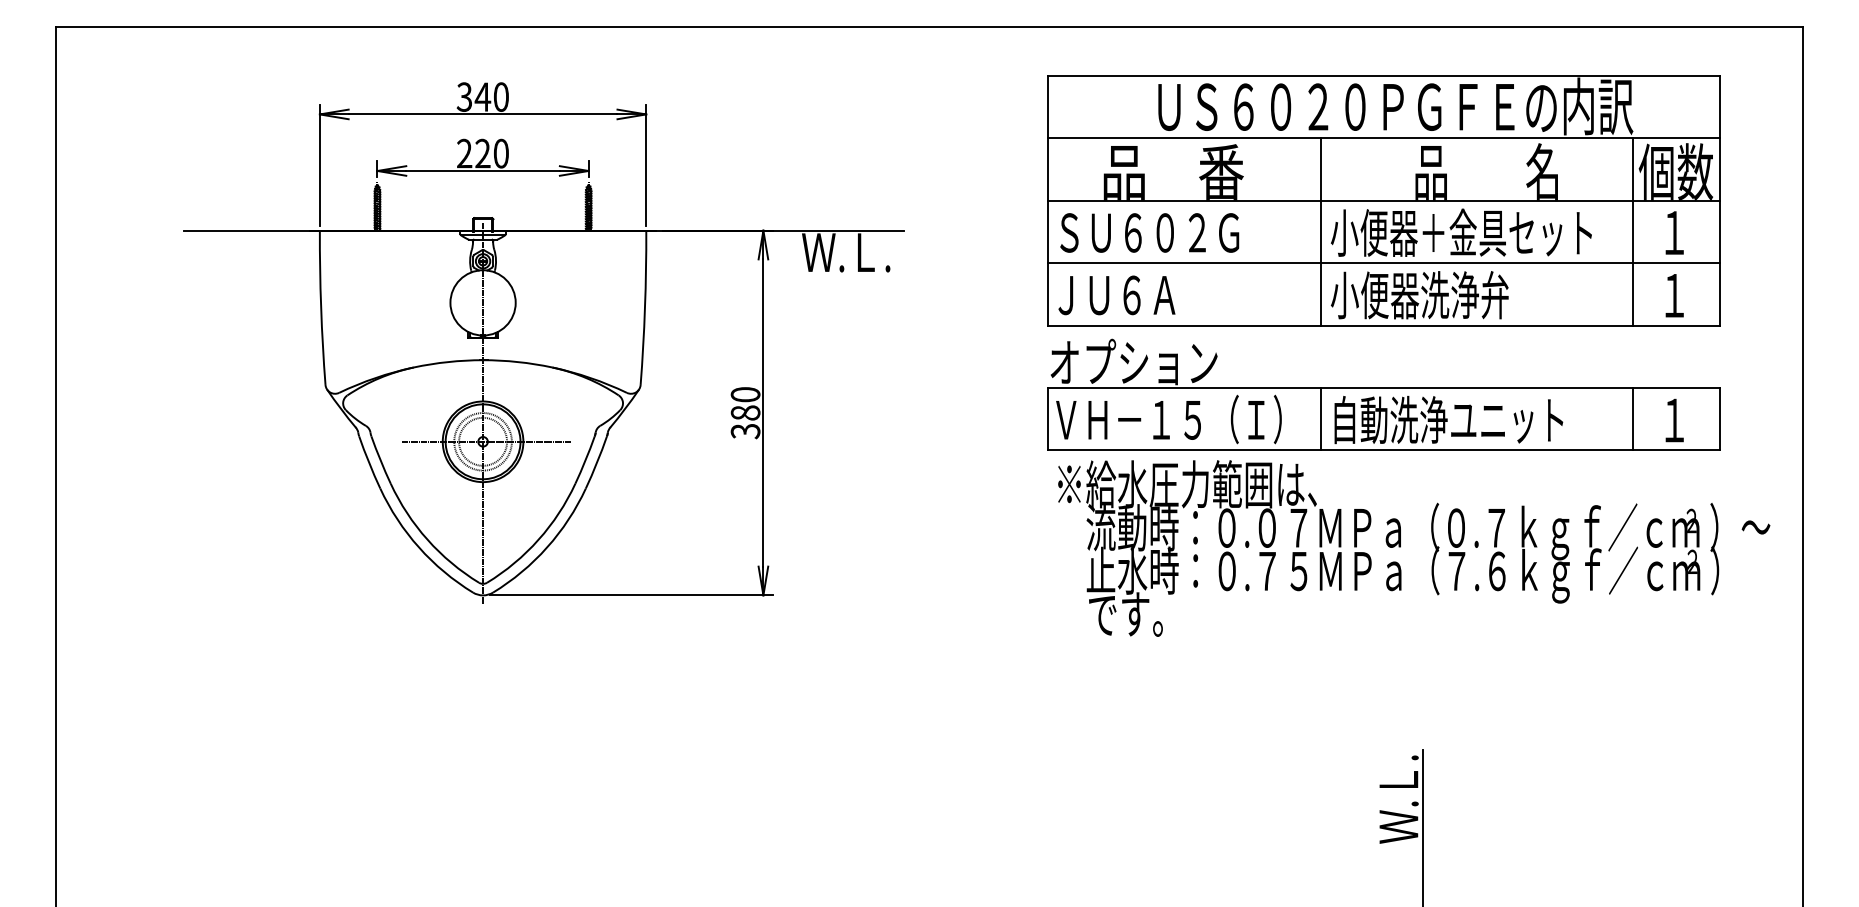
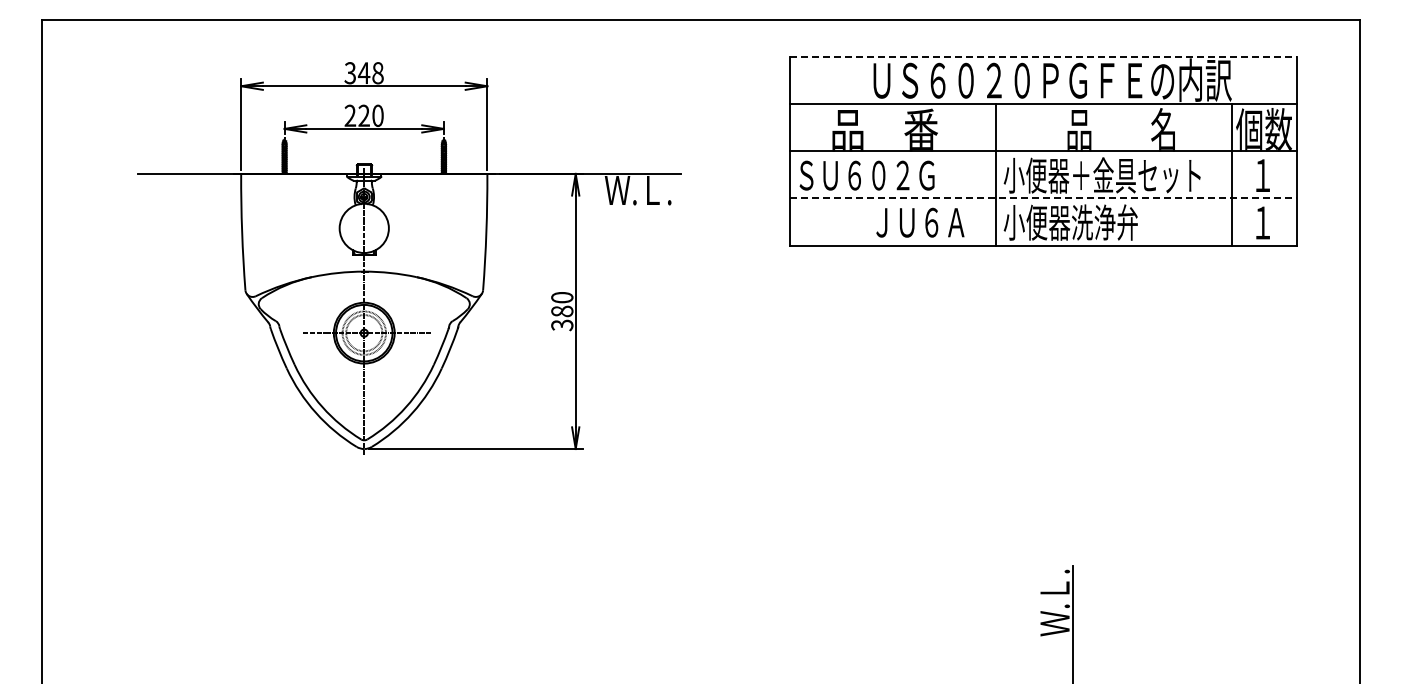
line: (1384, 76) -> (1044, 57), solid -> dashed
text: (500, 96) -> (377, 72), 340 -> 348
line: (1384, 263) -> (1044, 198), solid -> dashed
text: (1117, 295) -> (920, 222), moved
part: (1436, 503) -> (1083, 379), removed

